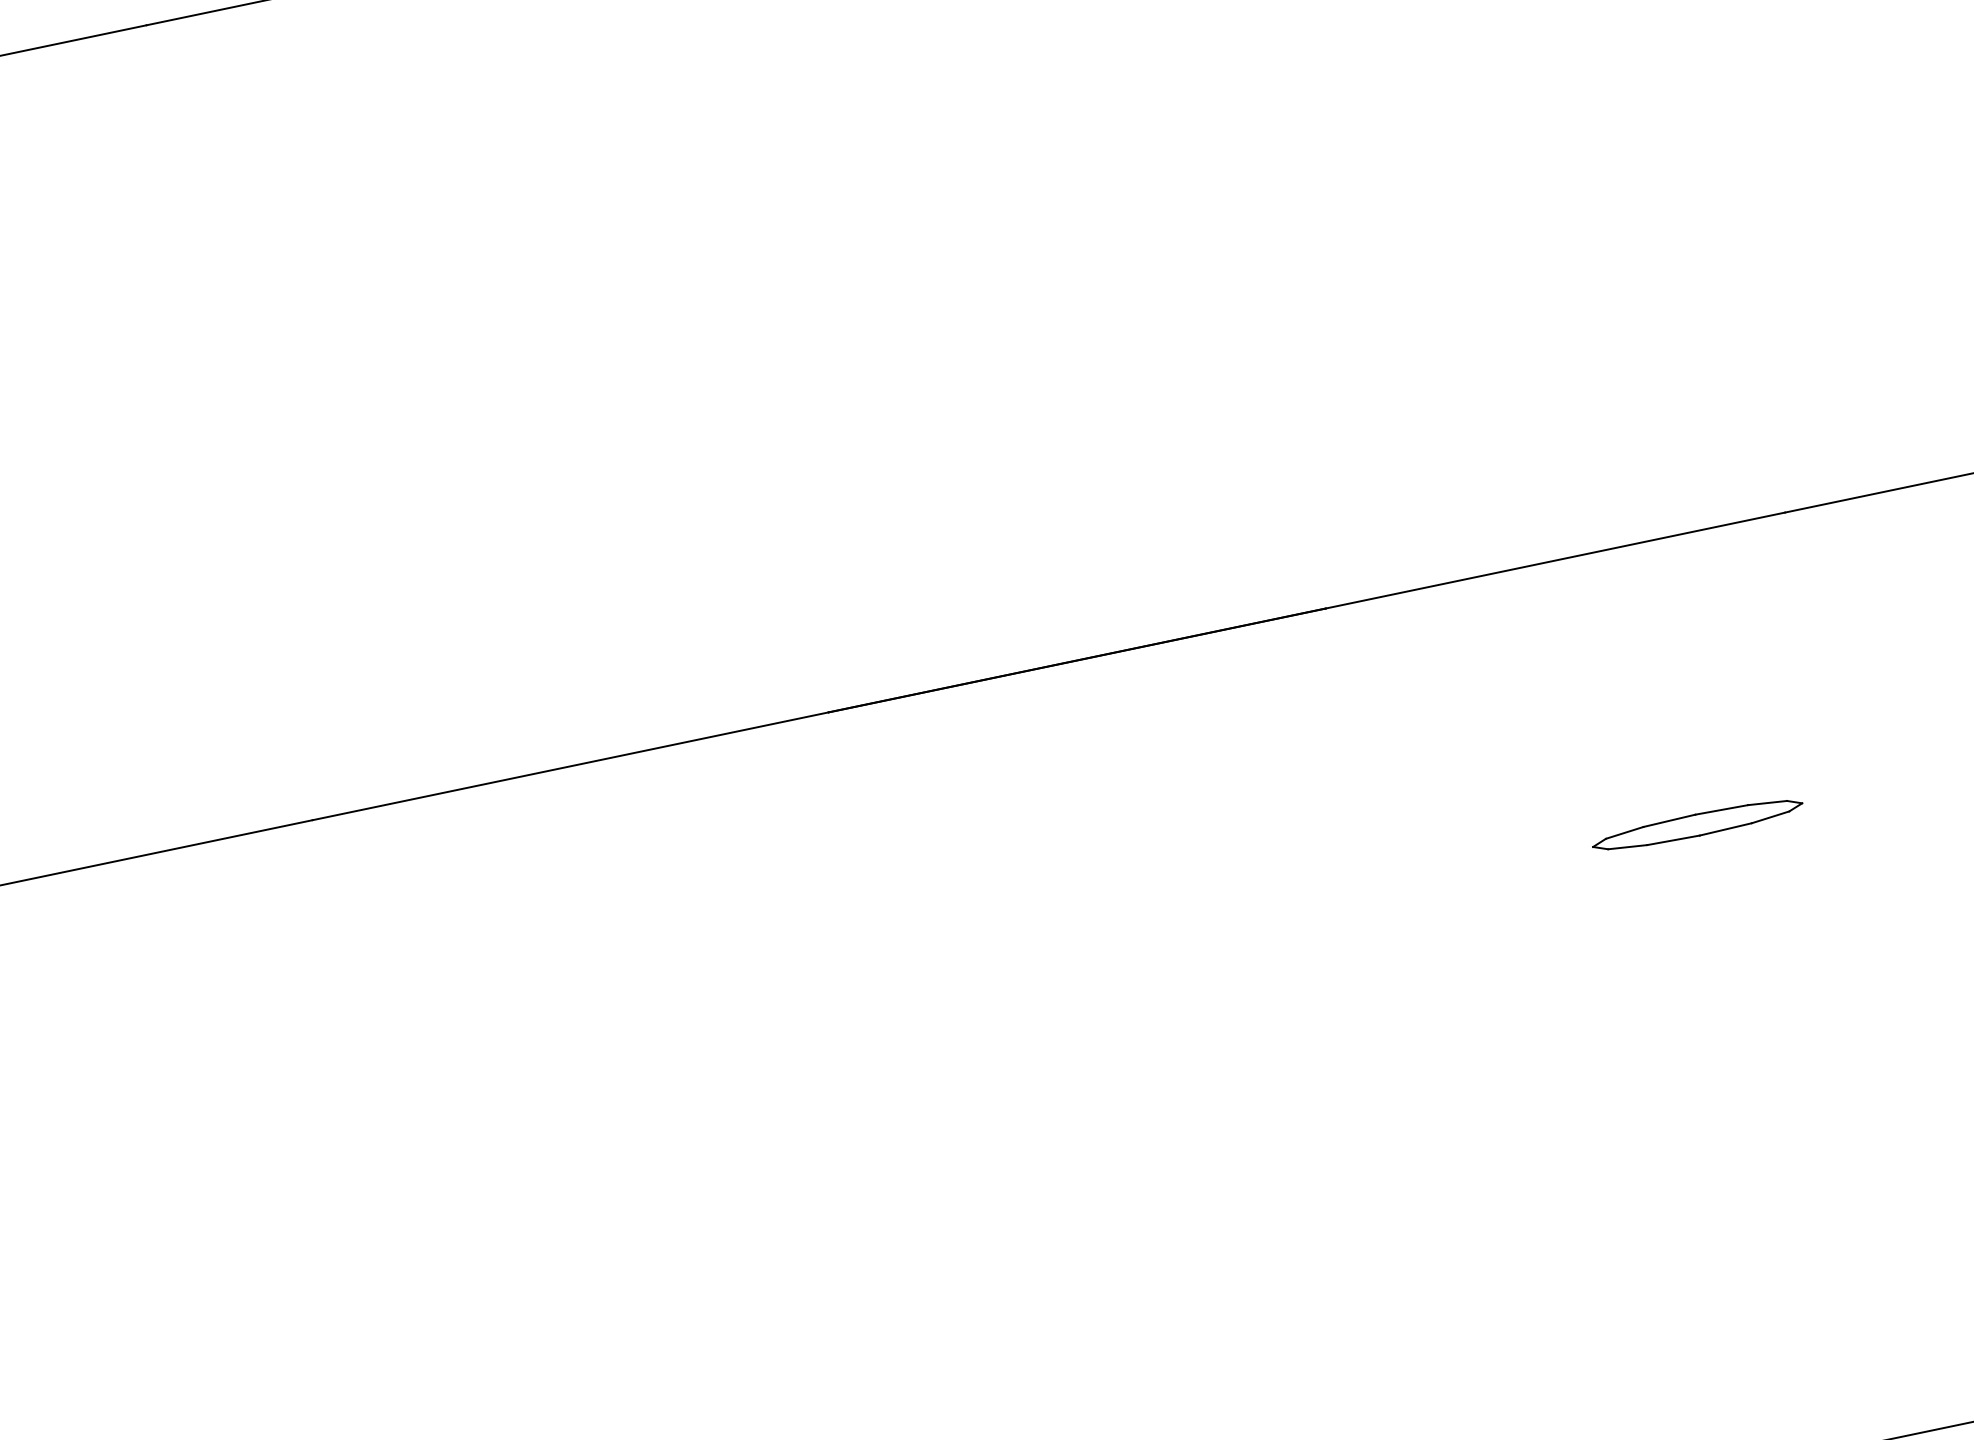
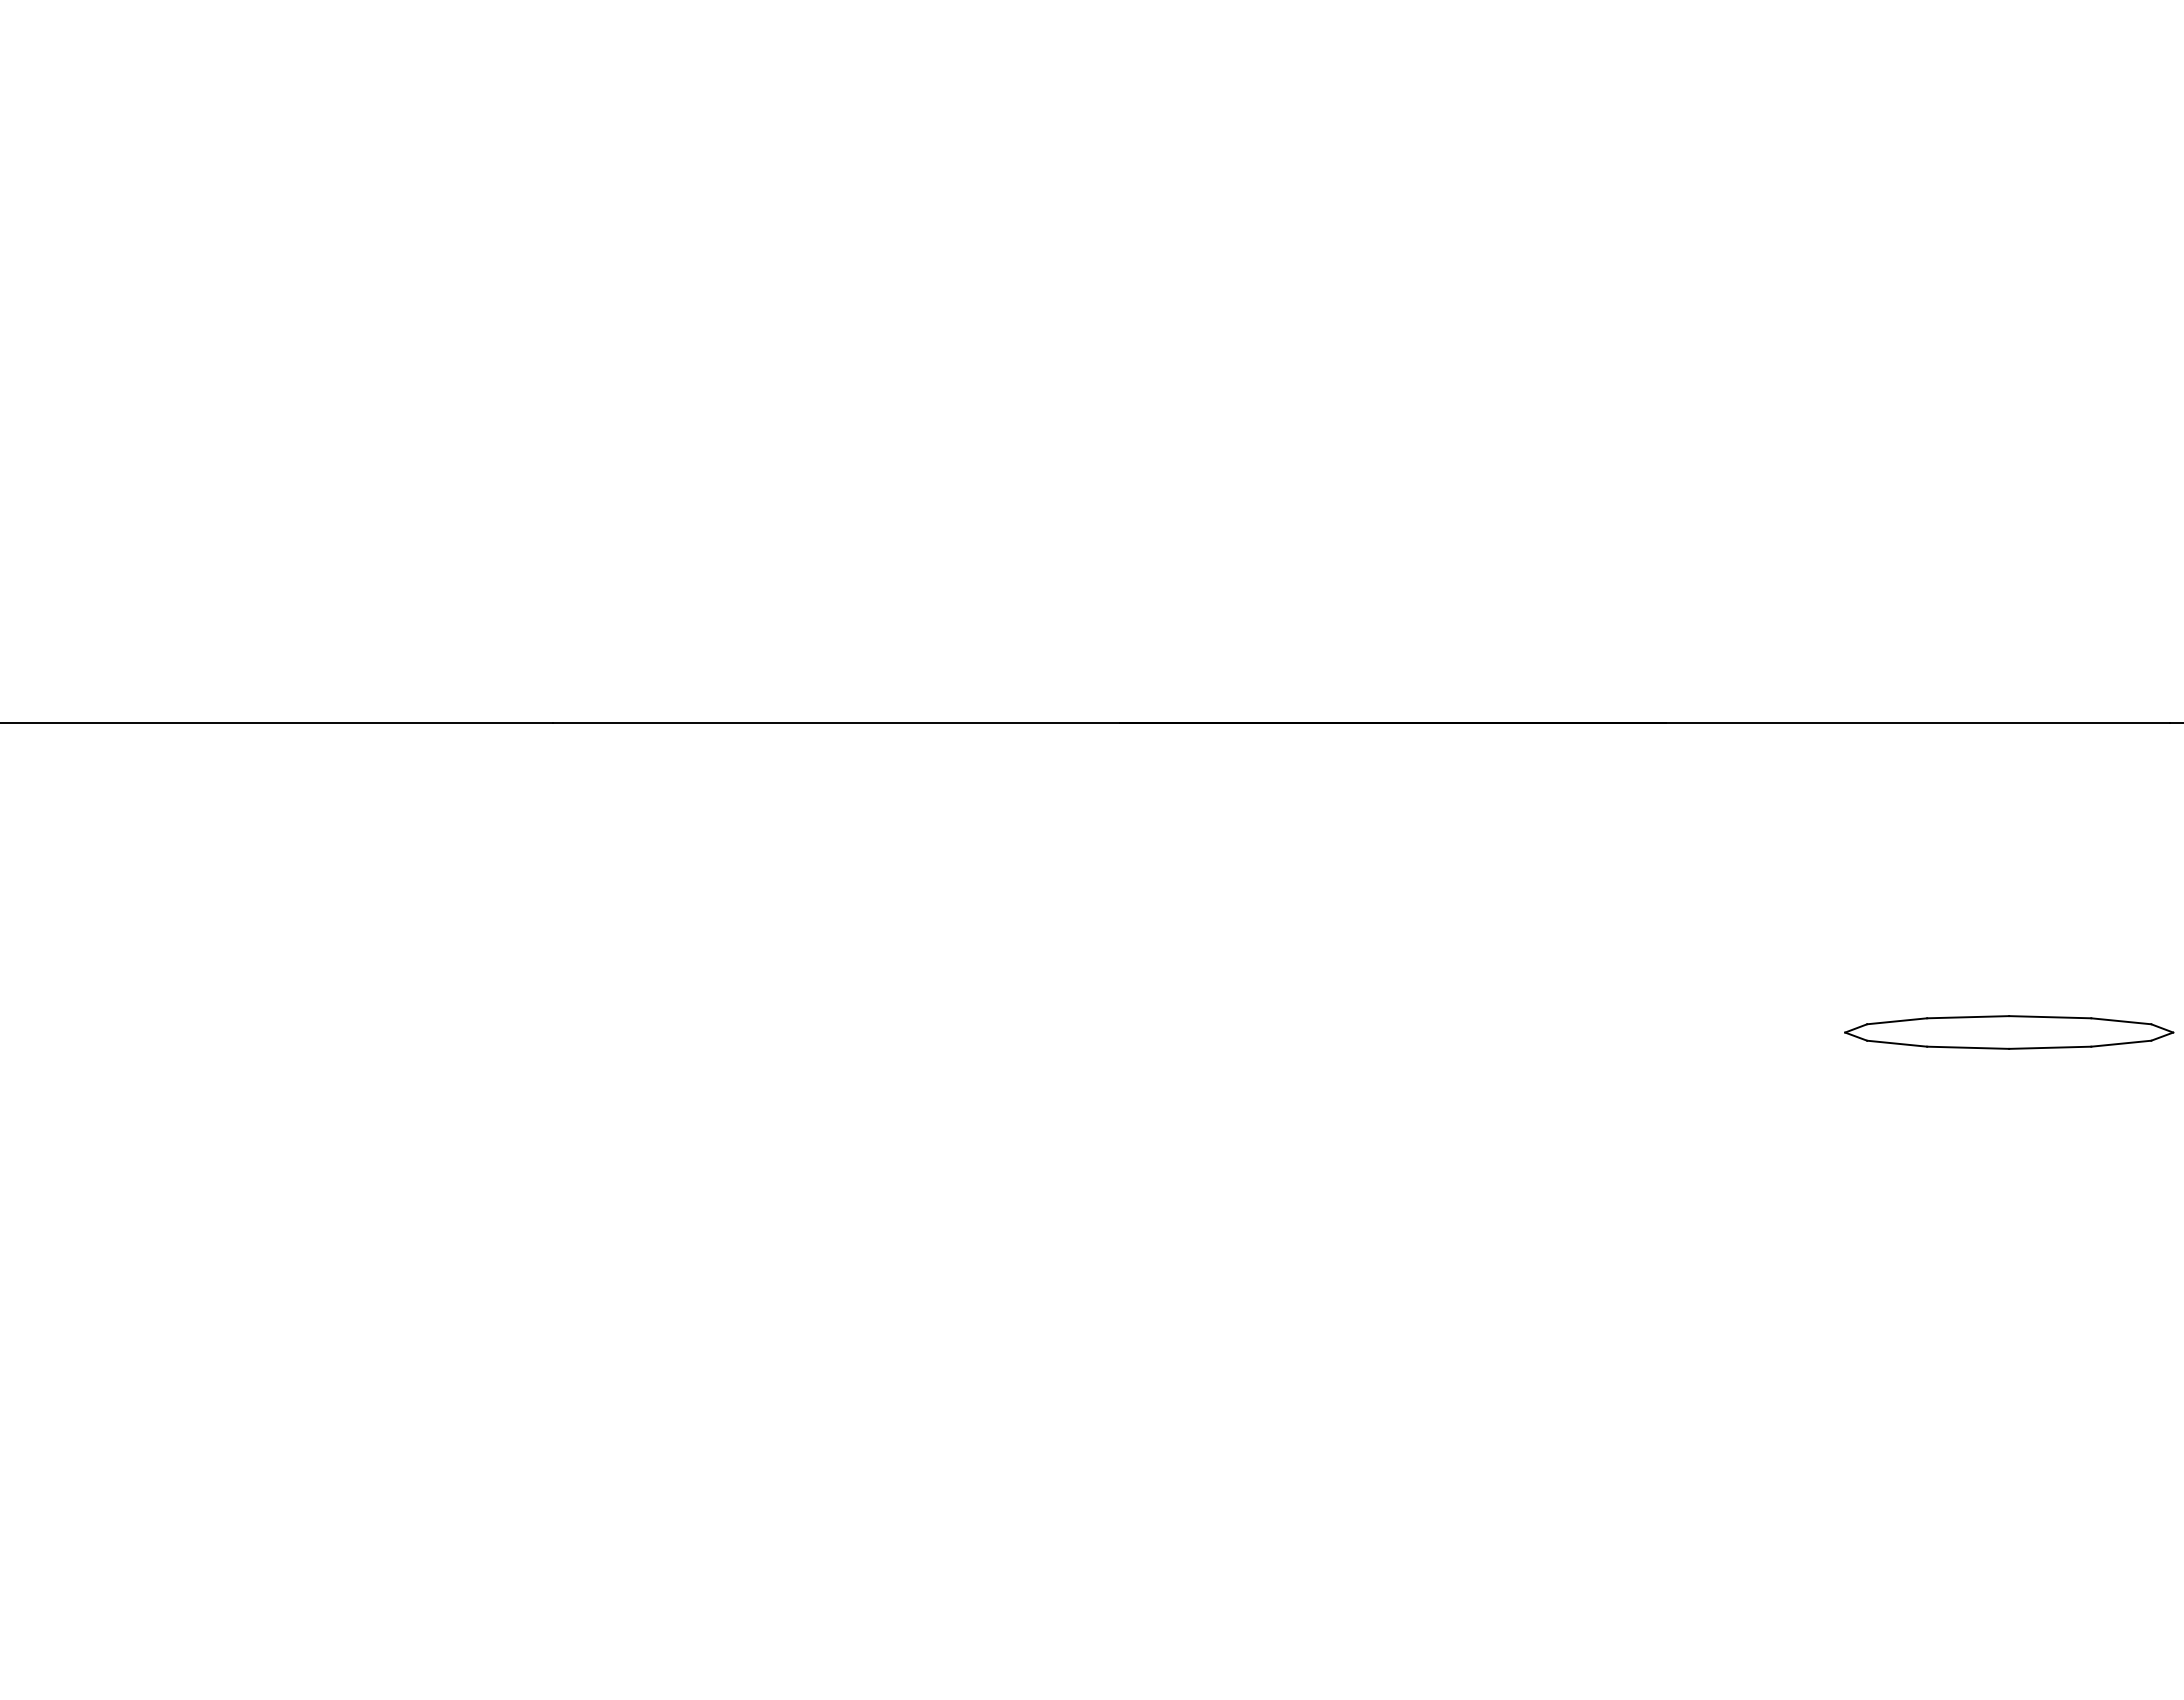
part: (1697, 825) -> (2009, 1032), size x1.43

